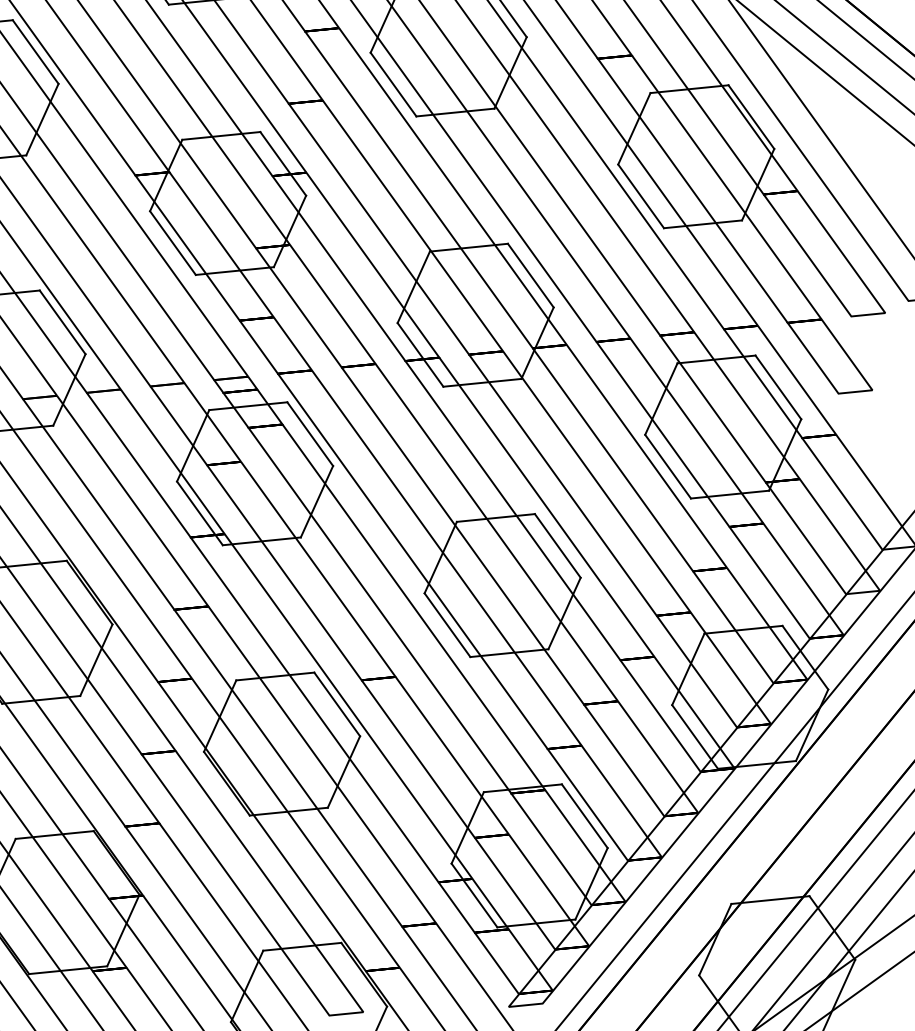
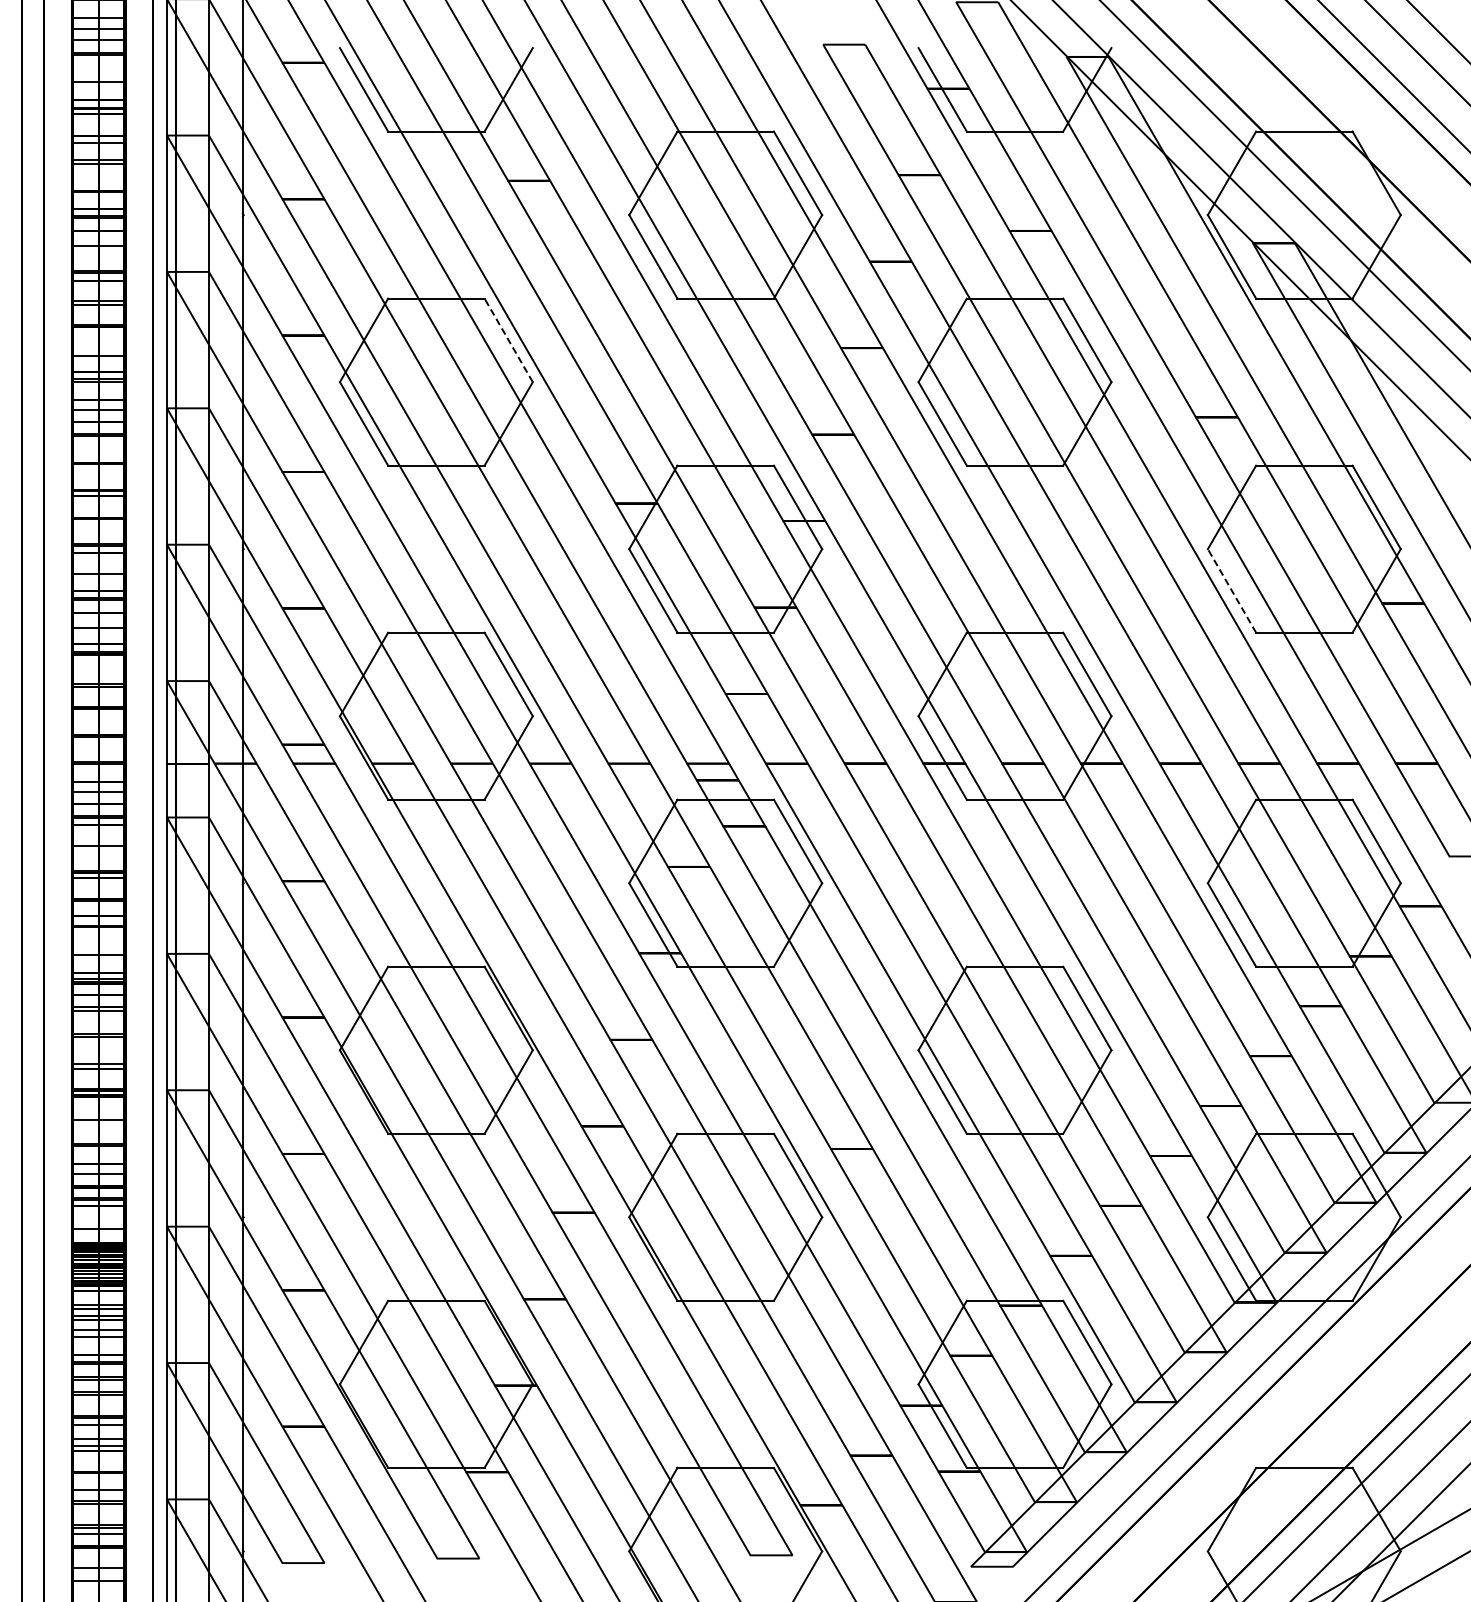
line: (35, 51) -> (508, 339), solid -> dashed
line: (640, 196) -> (1231, 590), solid -> dashed

